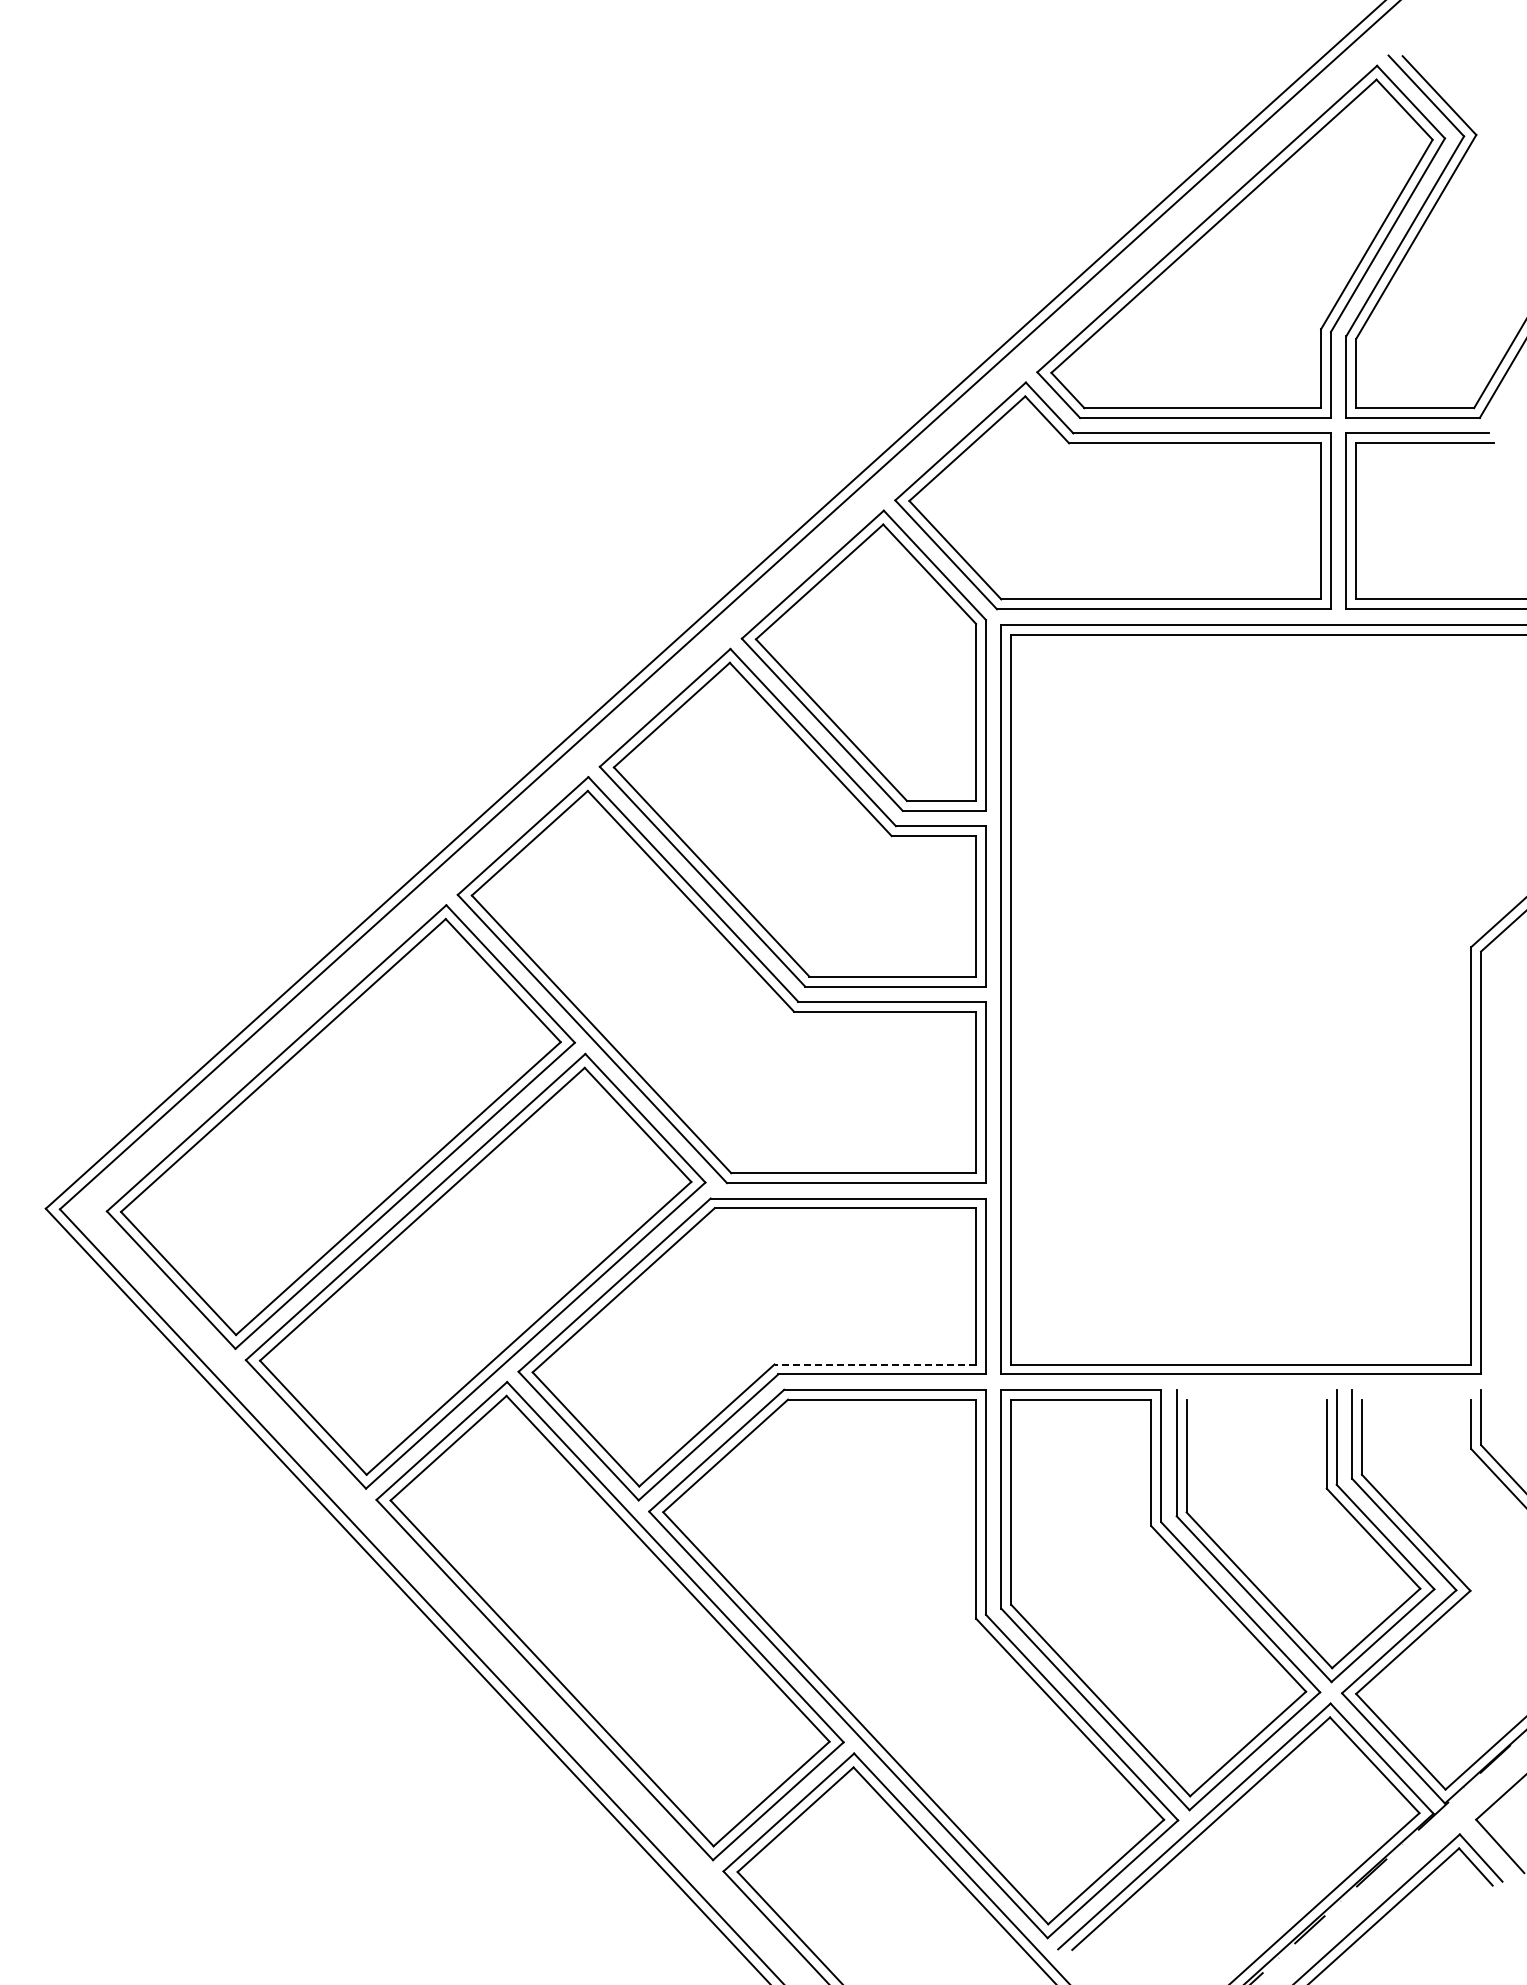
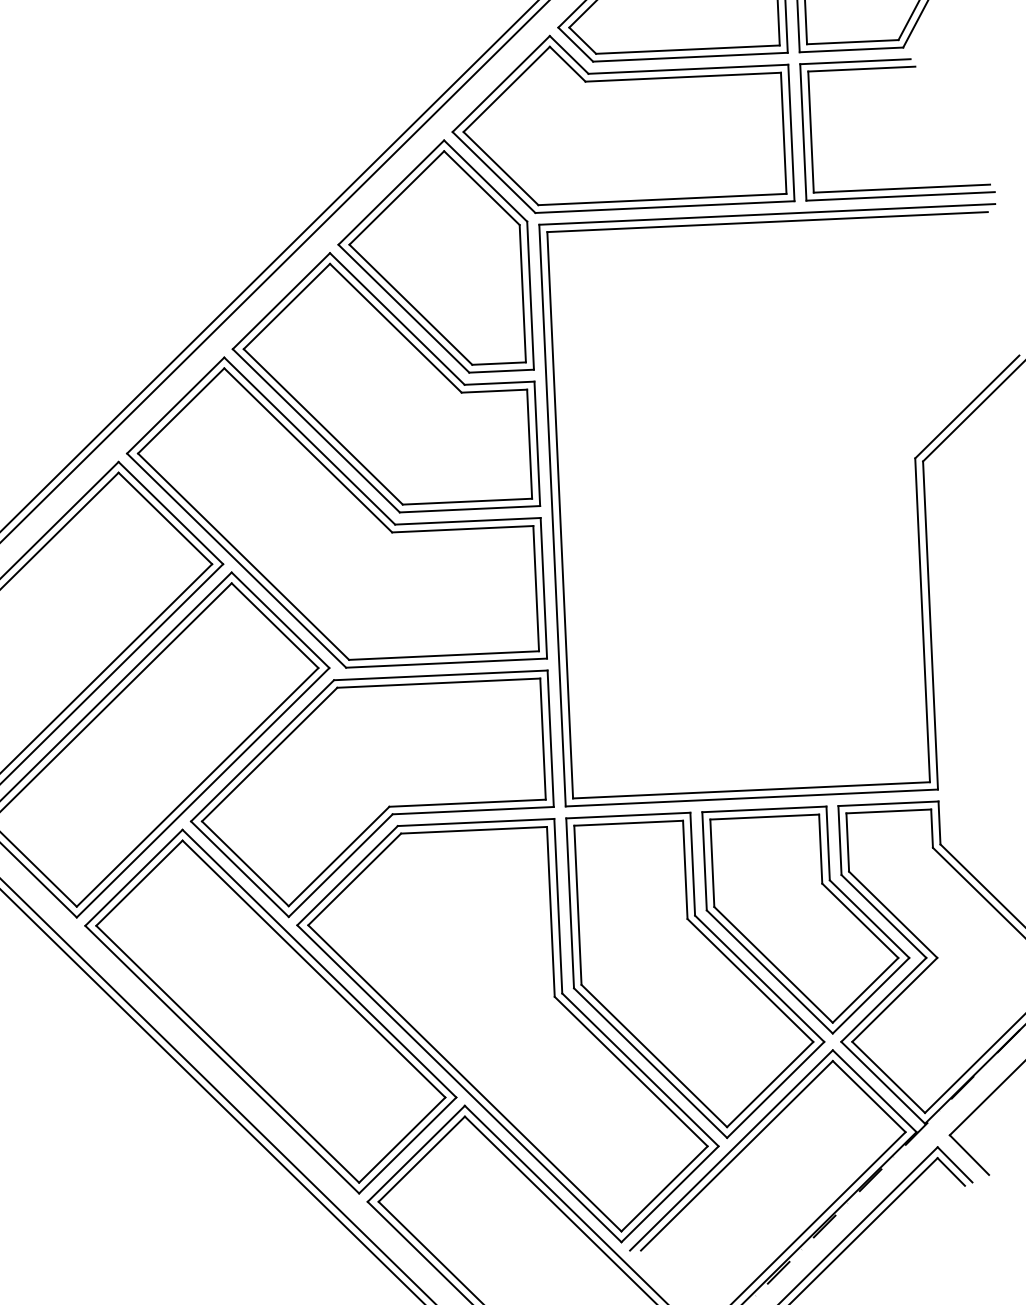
line: (875, 1364) -> (467, 803), dashed -> solid
line: (1256, 1389) -> (764, 809), added
line: (1416, 1389) -> (888, 803), added
line: (1256, 1399) -> (764, 816), added
line: (1416, 1399) -> (888, 811), added

